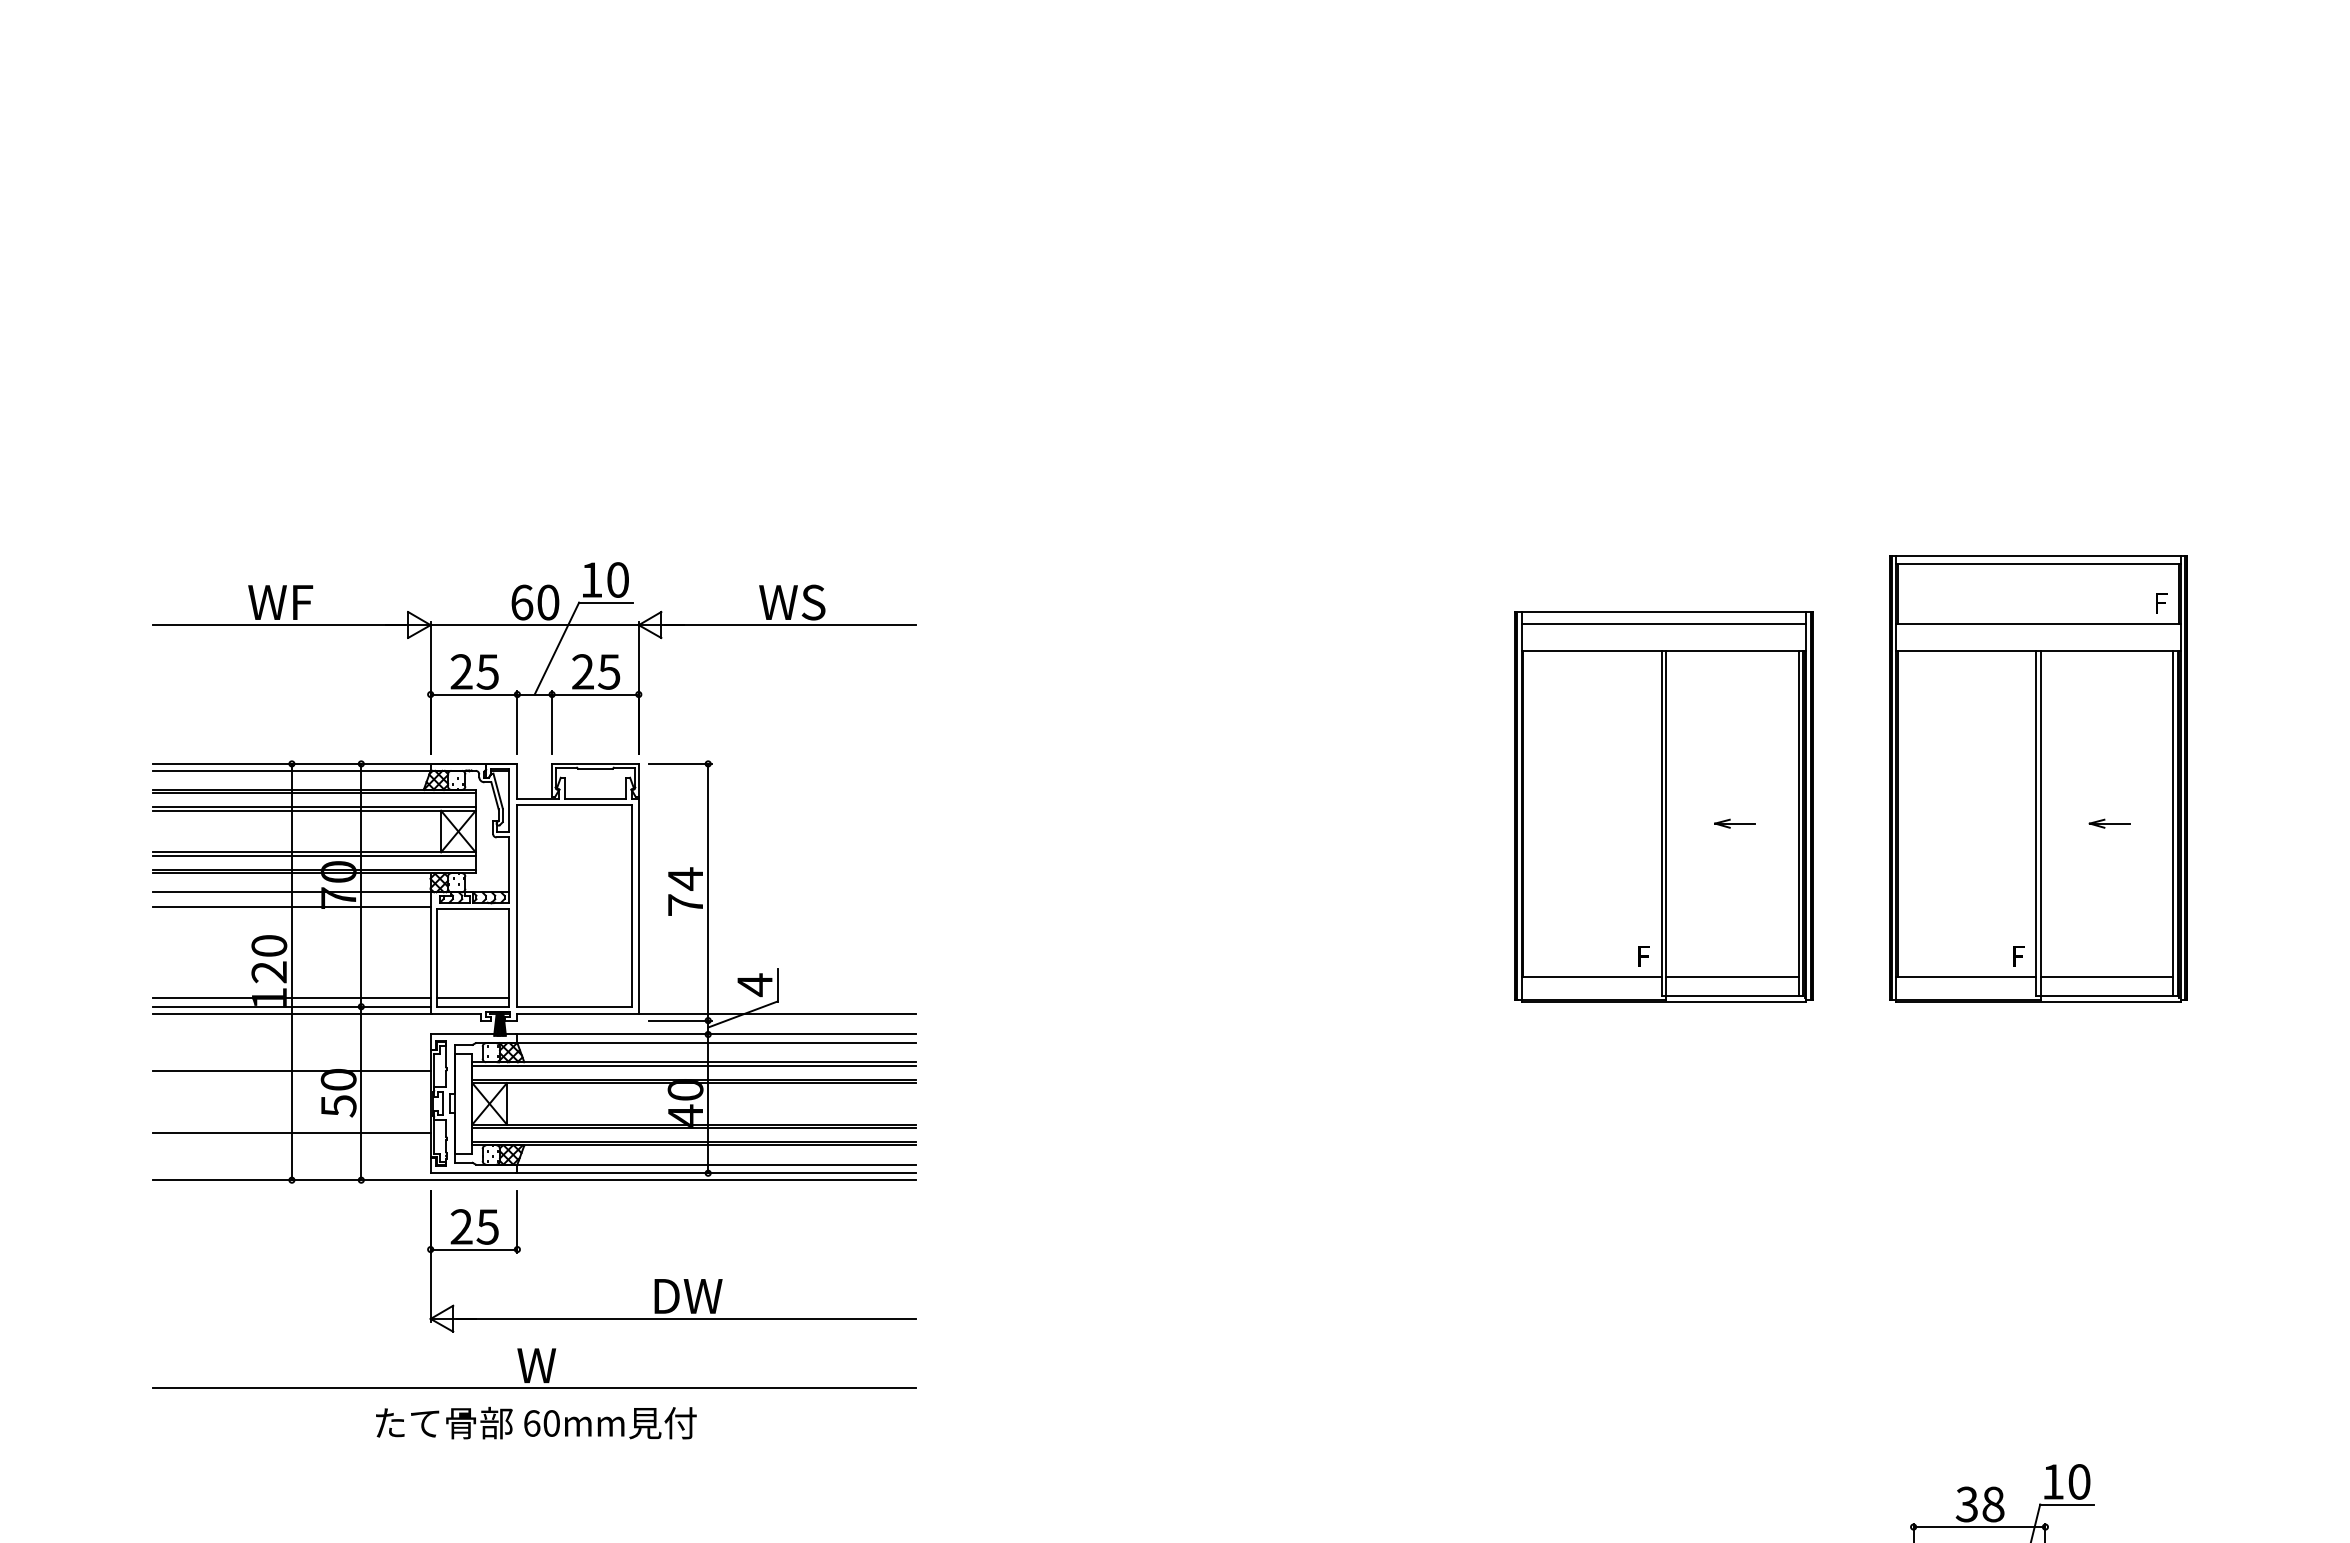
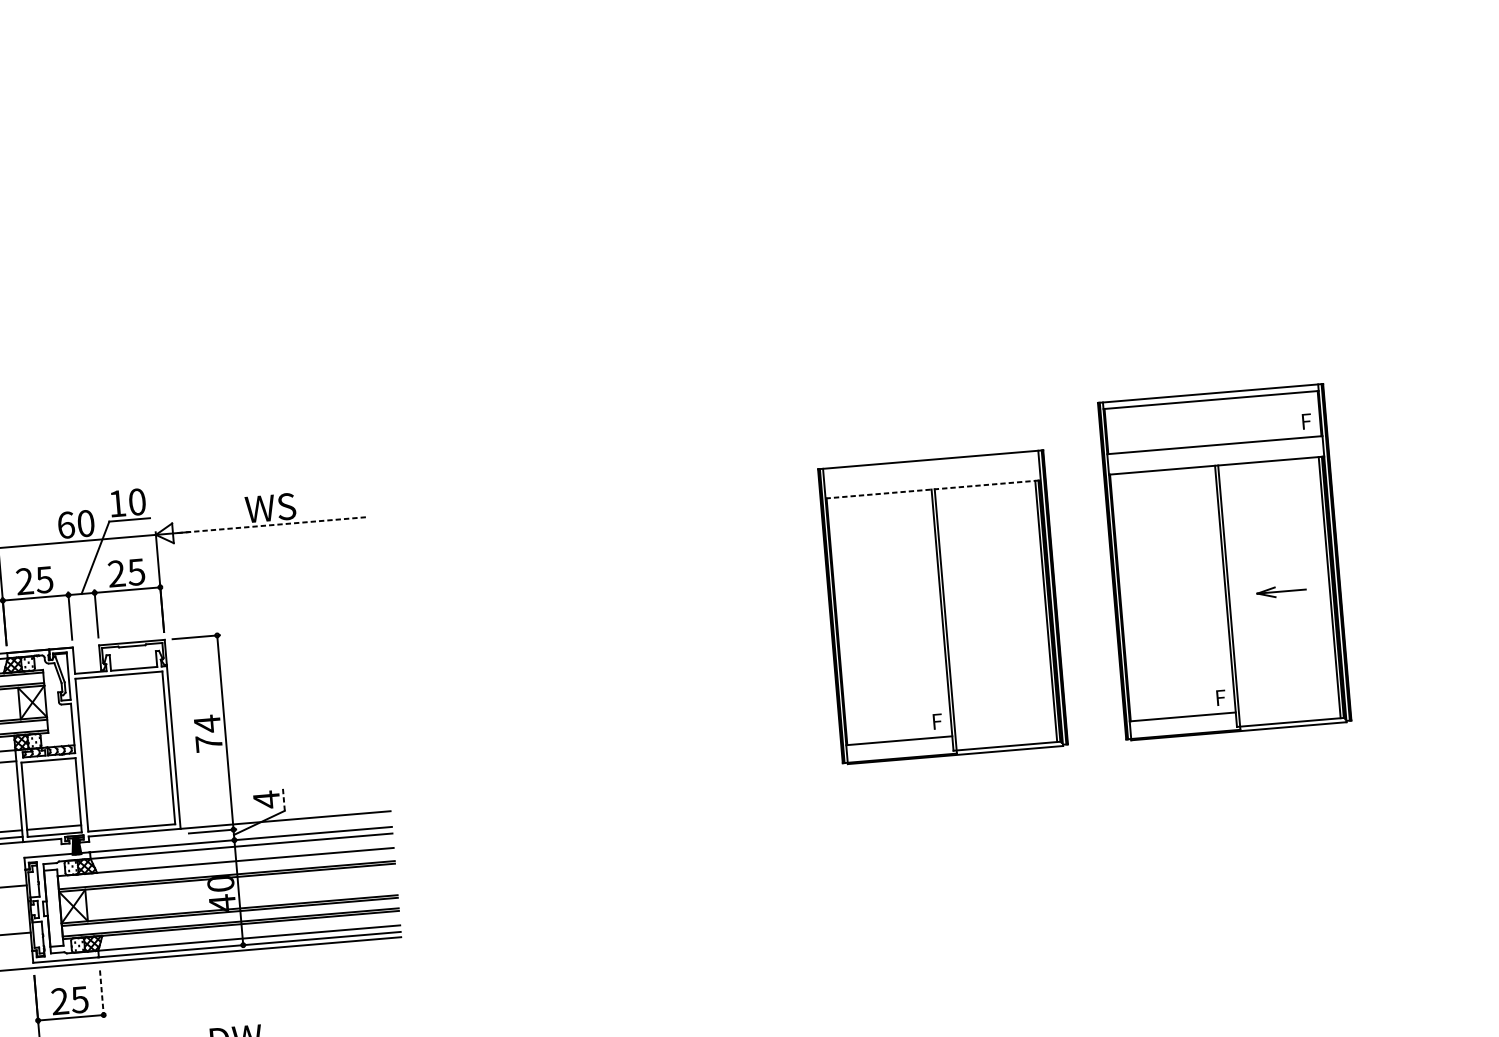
line: (1663, 624) -> (931, 469), removed
line: (790, 625) -> (270, 525), solid -> dashed
line: (1664, 651) -> (933, 489), solid -> dashed
part: (1734, 823) -> (997, 615), removed
part: (2109, 823) -> (1281, 591), size x1.6
line: (1731, 977) -> (1005, 732), removed
line: (2106, 977) -> (1288, 708), removed
line: (777, 984) -> (283, 797), solid -> dashed
line: (694, 1065) -> (226, 864), removed
line: (517, 1222) -> (102, 994), solid -> dashed

